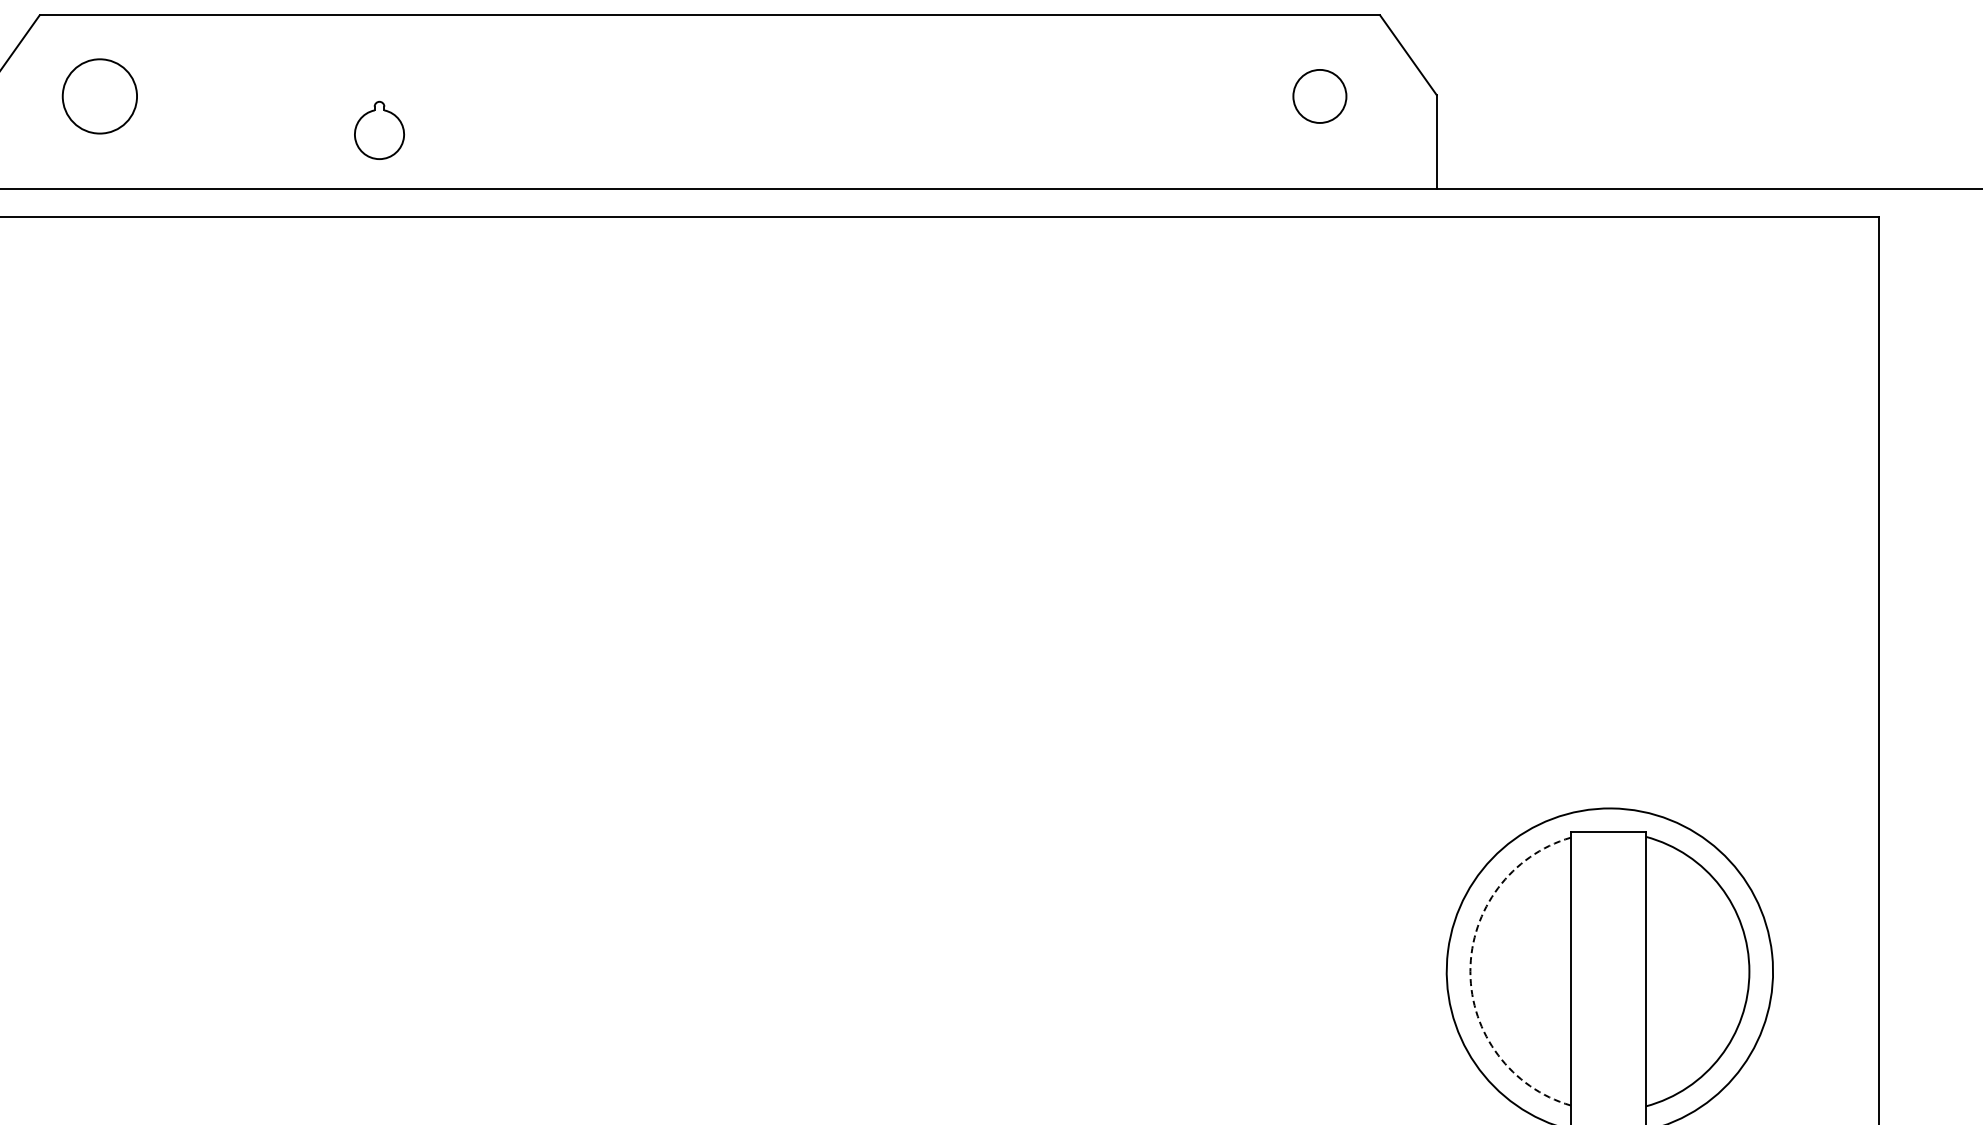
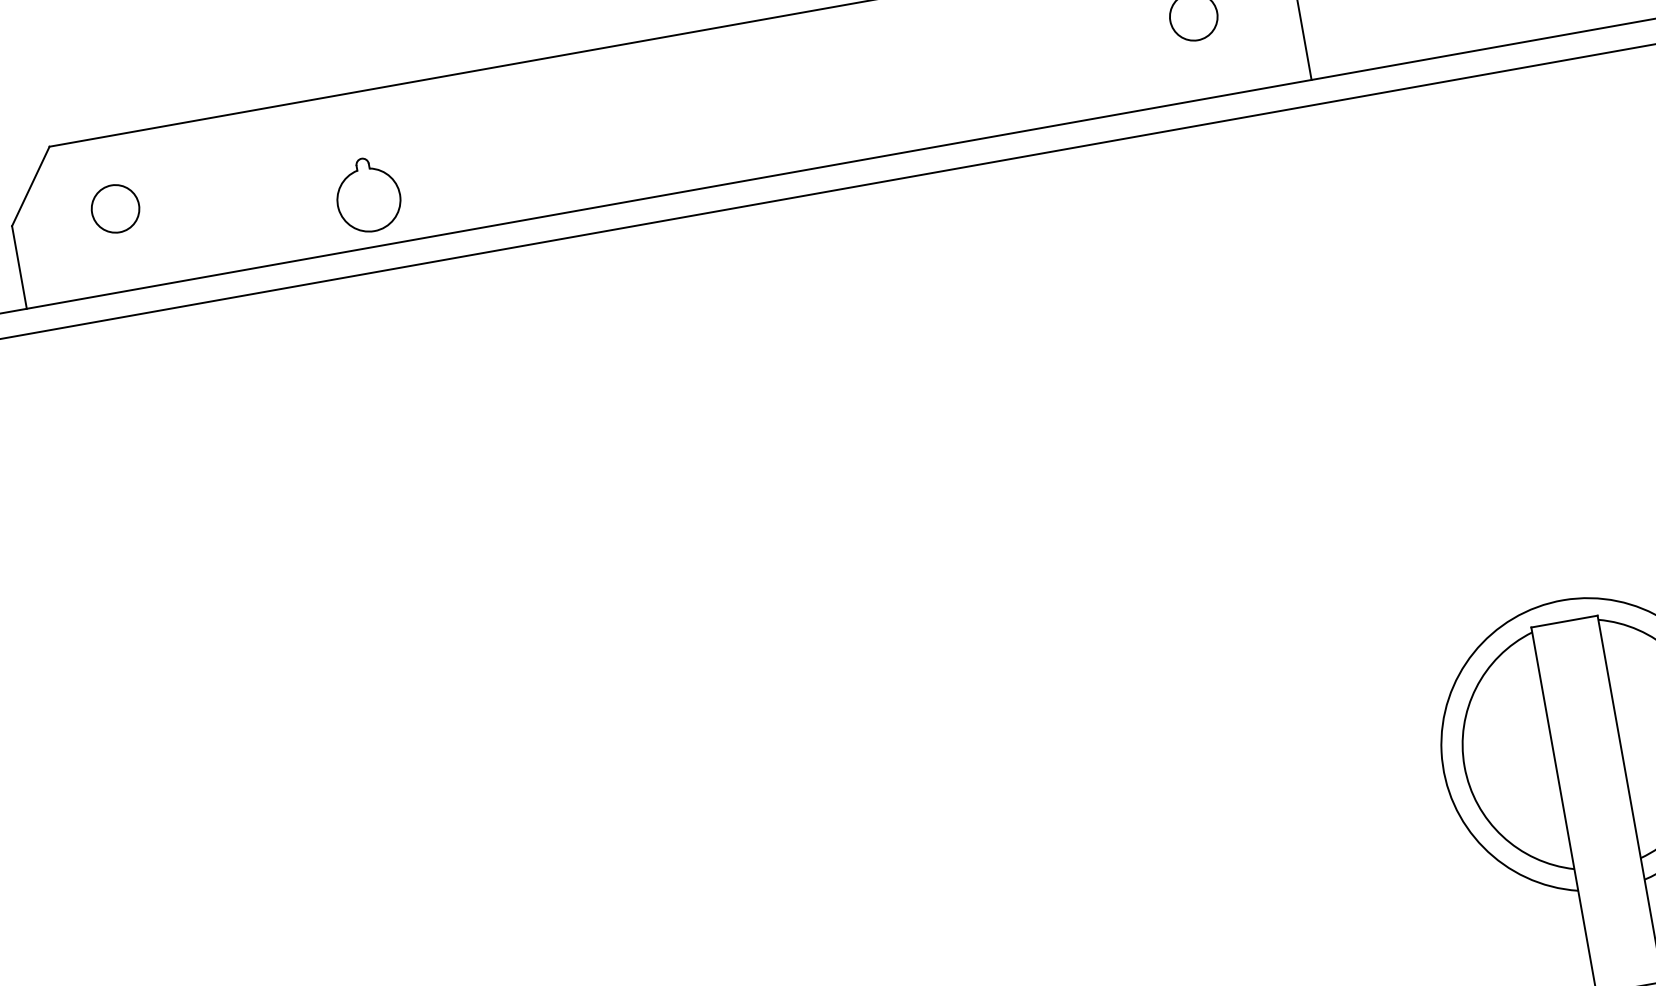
circle: (99, 95) -> (115, 208), size x0.71
part: (379, 130) -> (368, 194), size x1.43
arc: (1470, 971) -> (1464, 766), dashed -> solid

